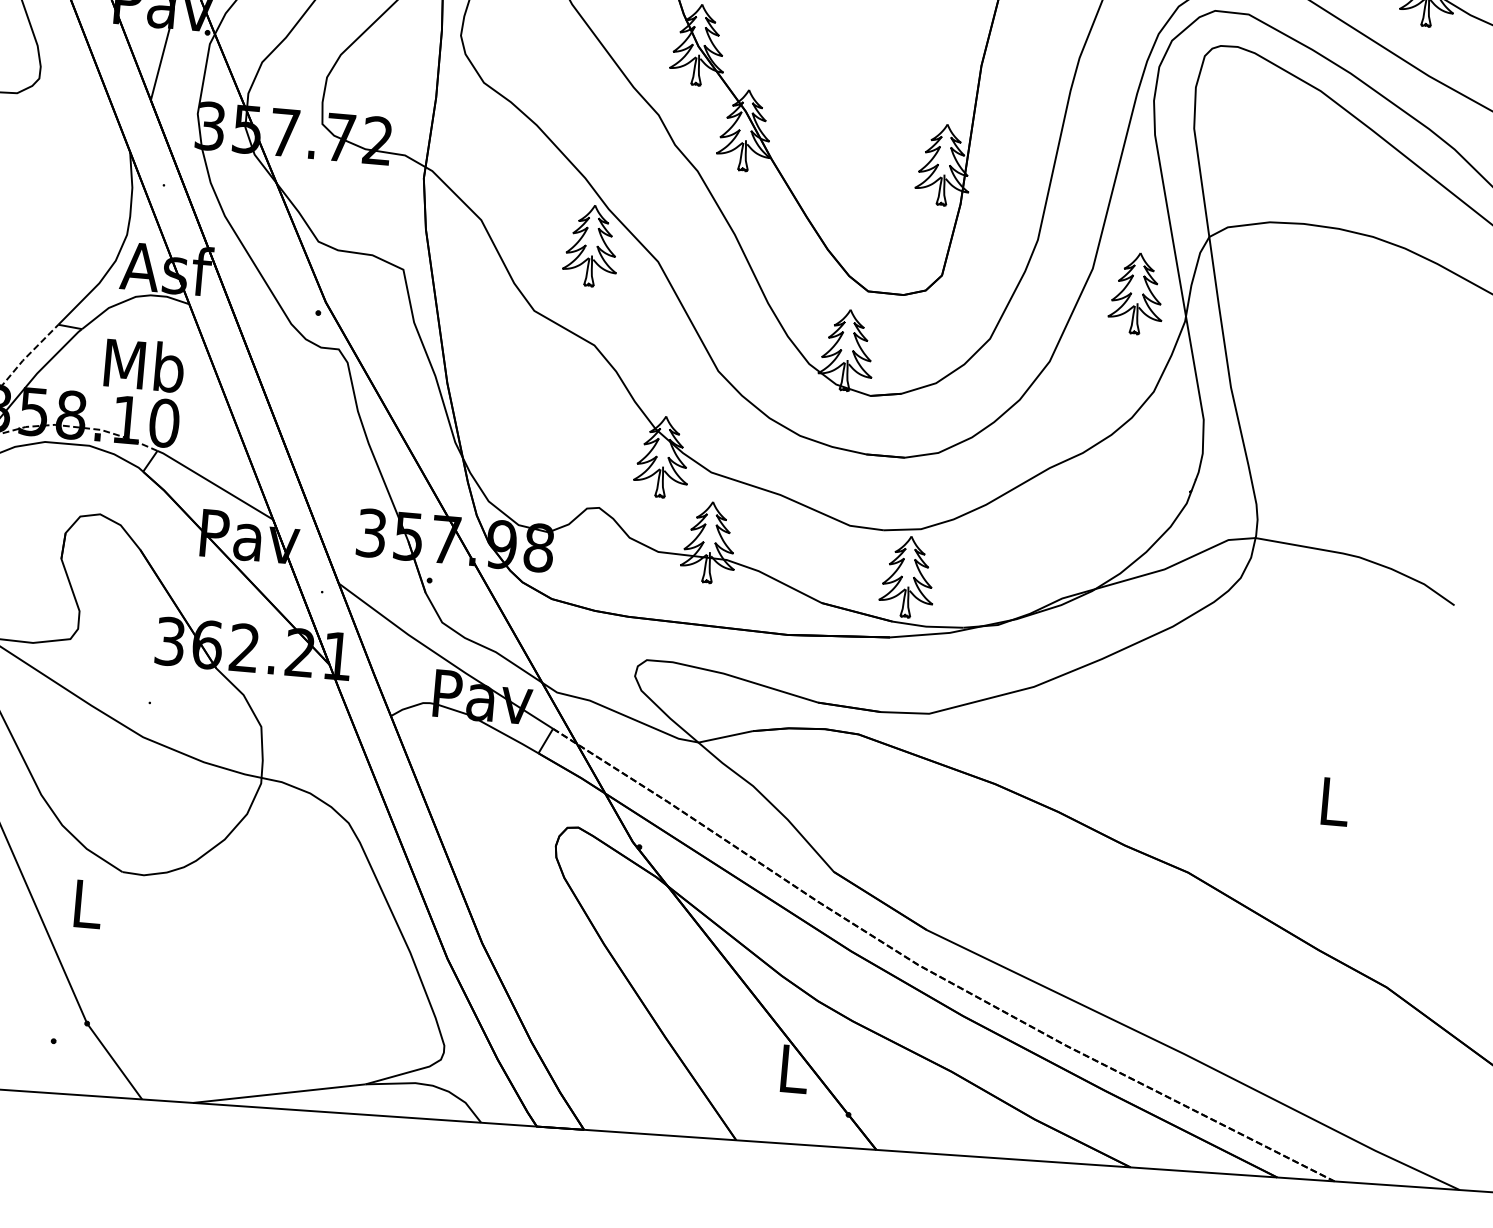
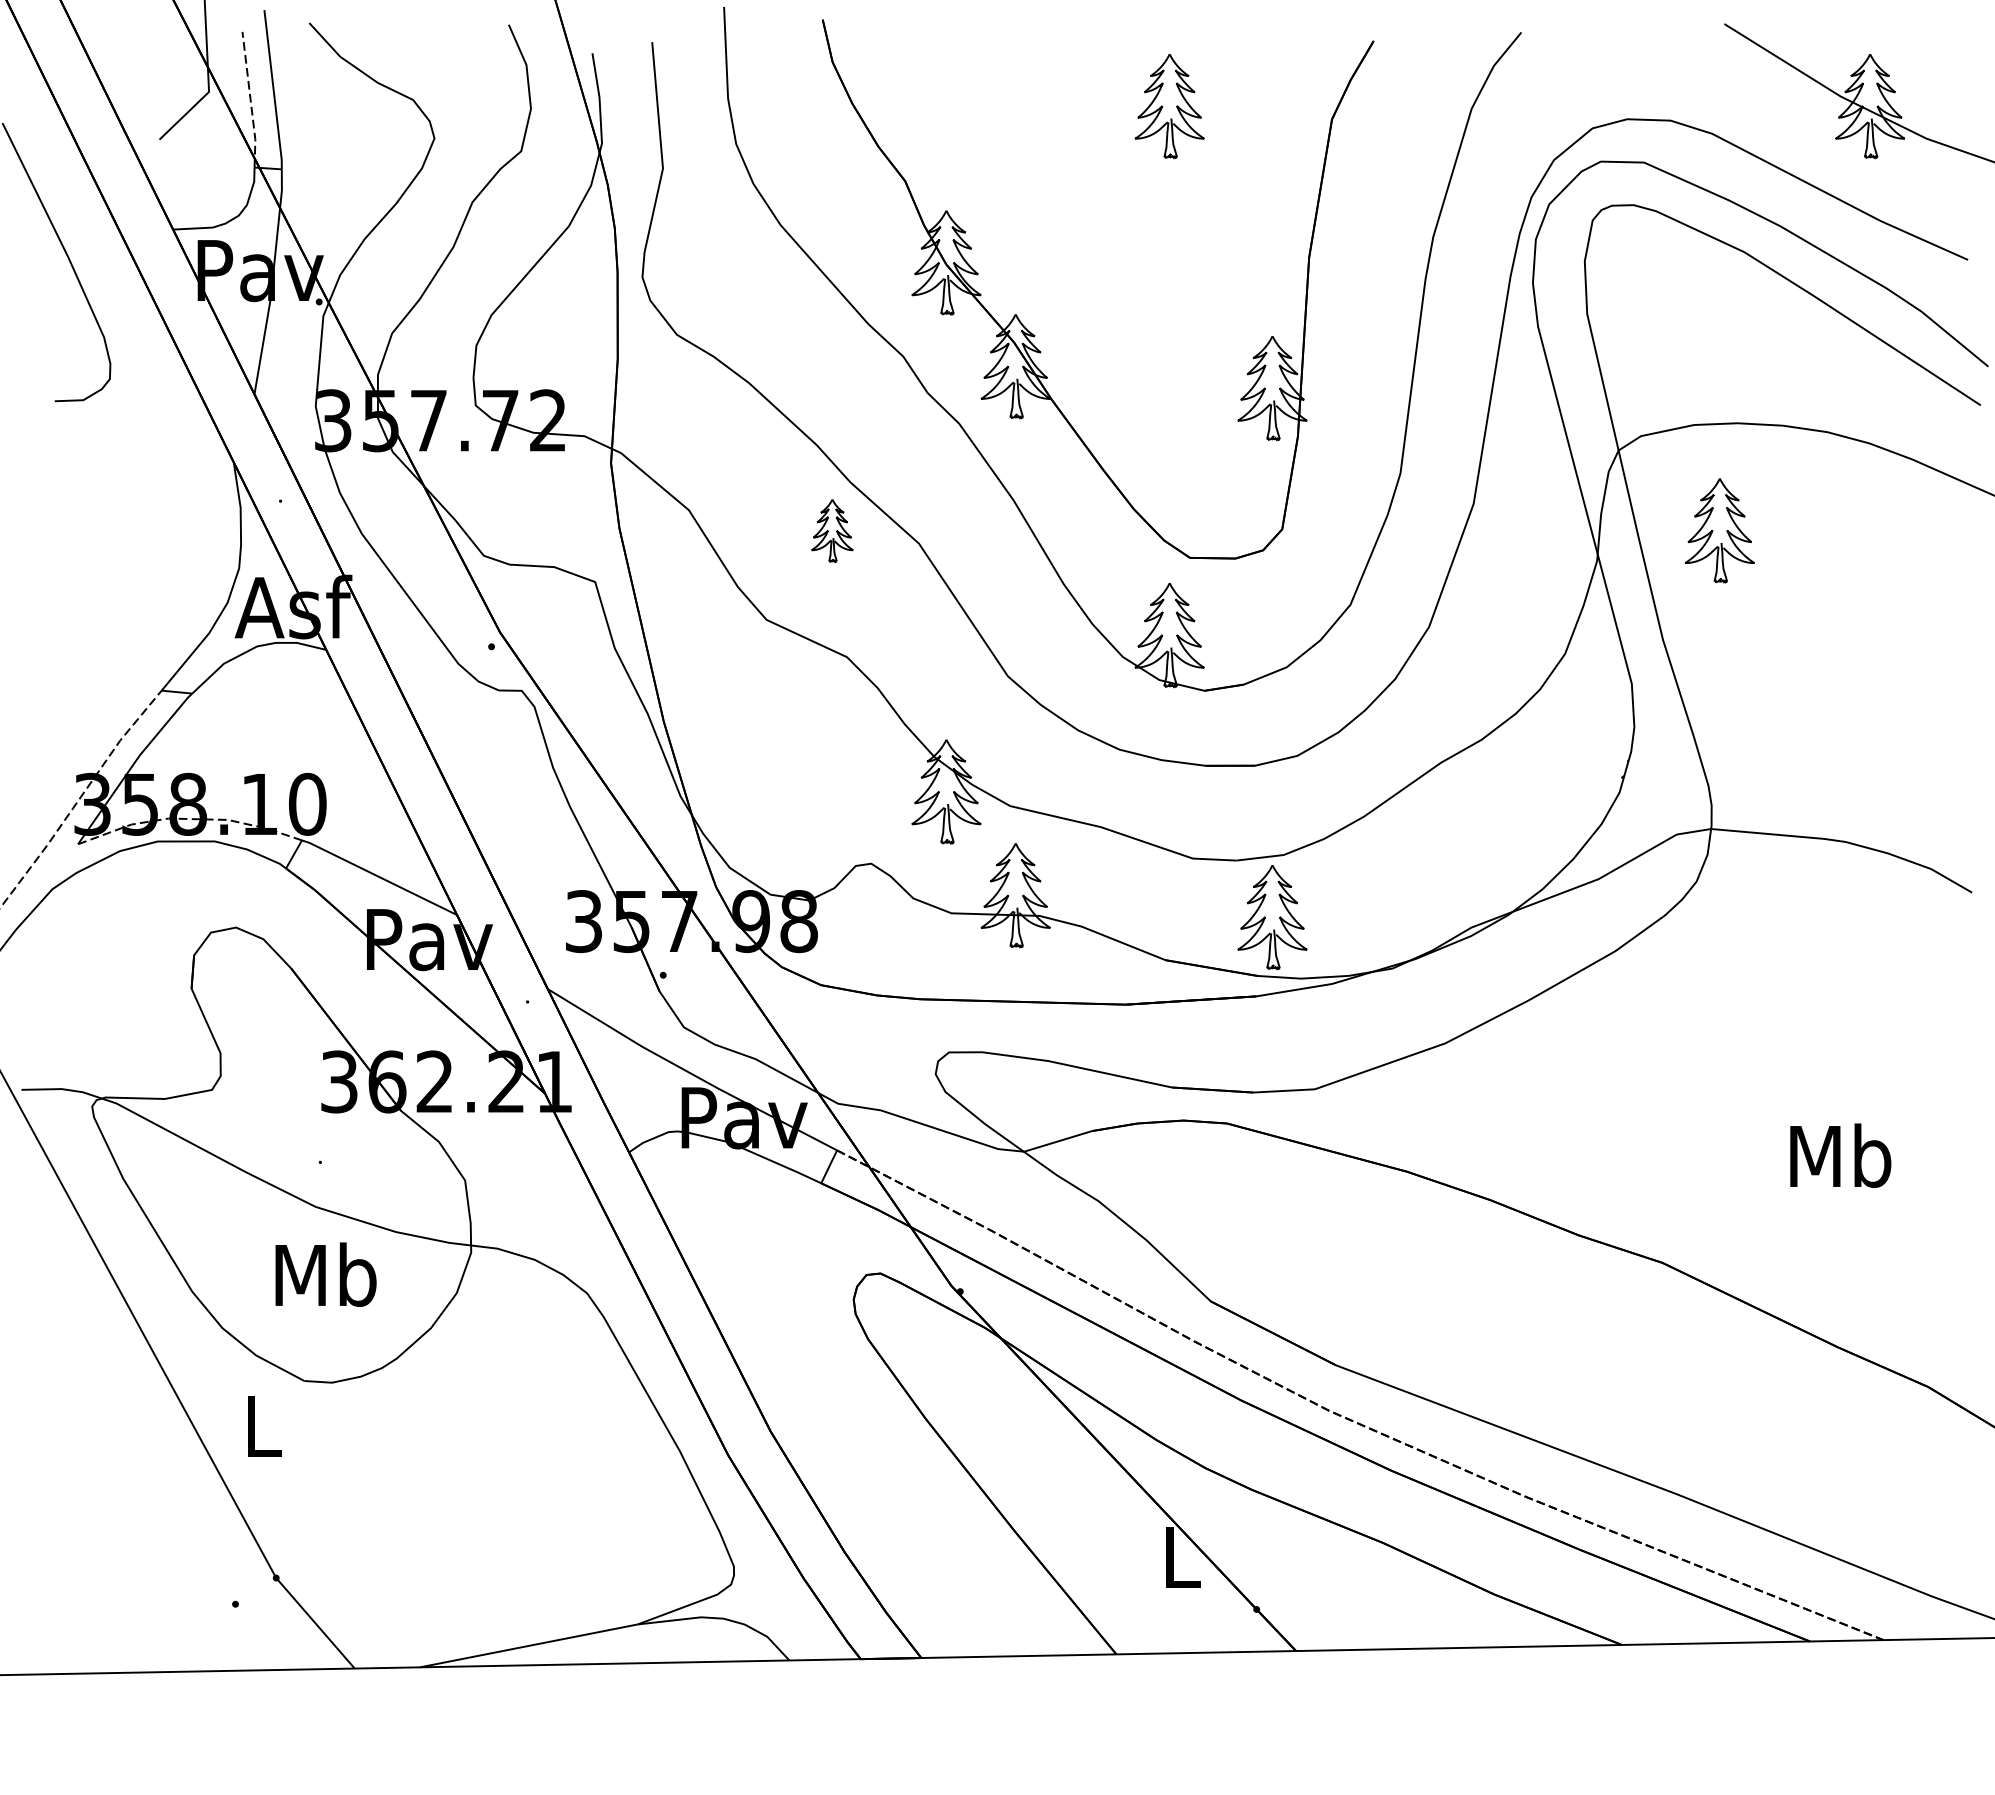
part: (591, 245) -> (832, 530), size x0.6
part: (1136, 293) -> (1719, 530), moved
text: (144, 365) -> (325, 1274), moved
text: (1334, 801) -> (1840, 1155), L -> Mb

